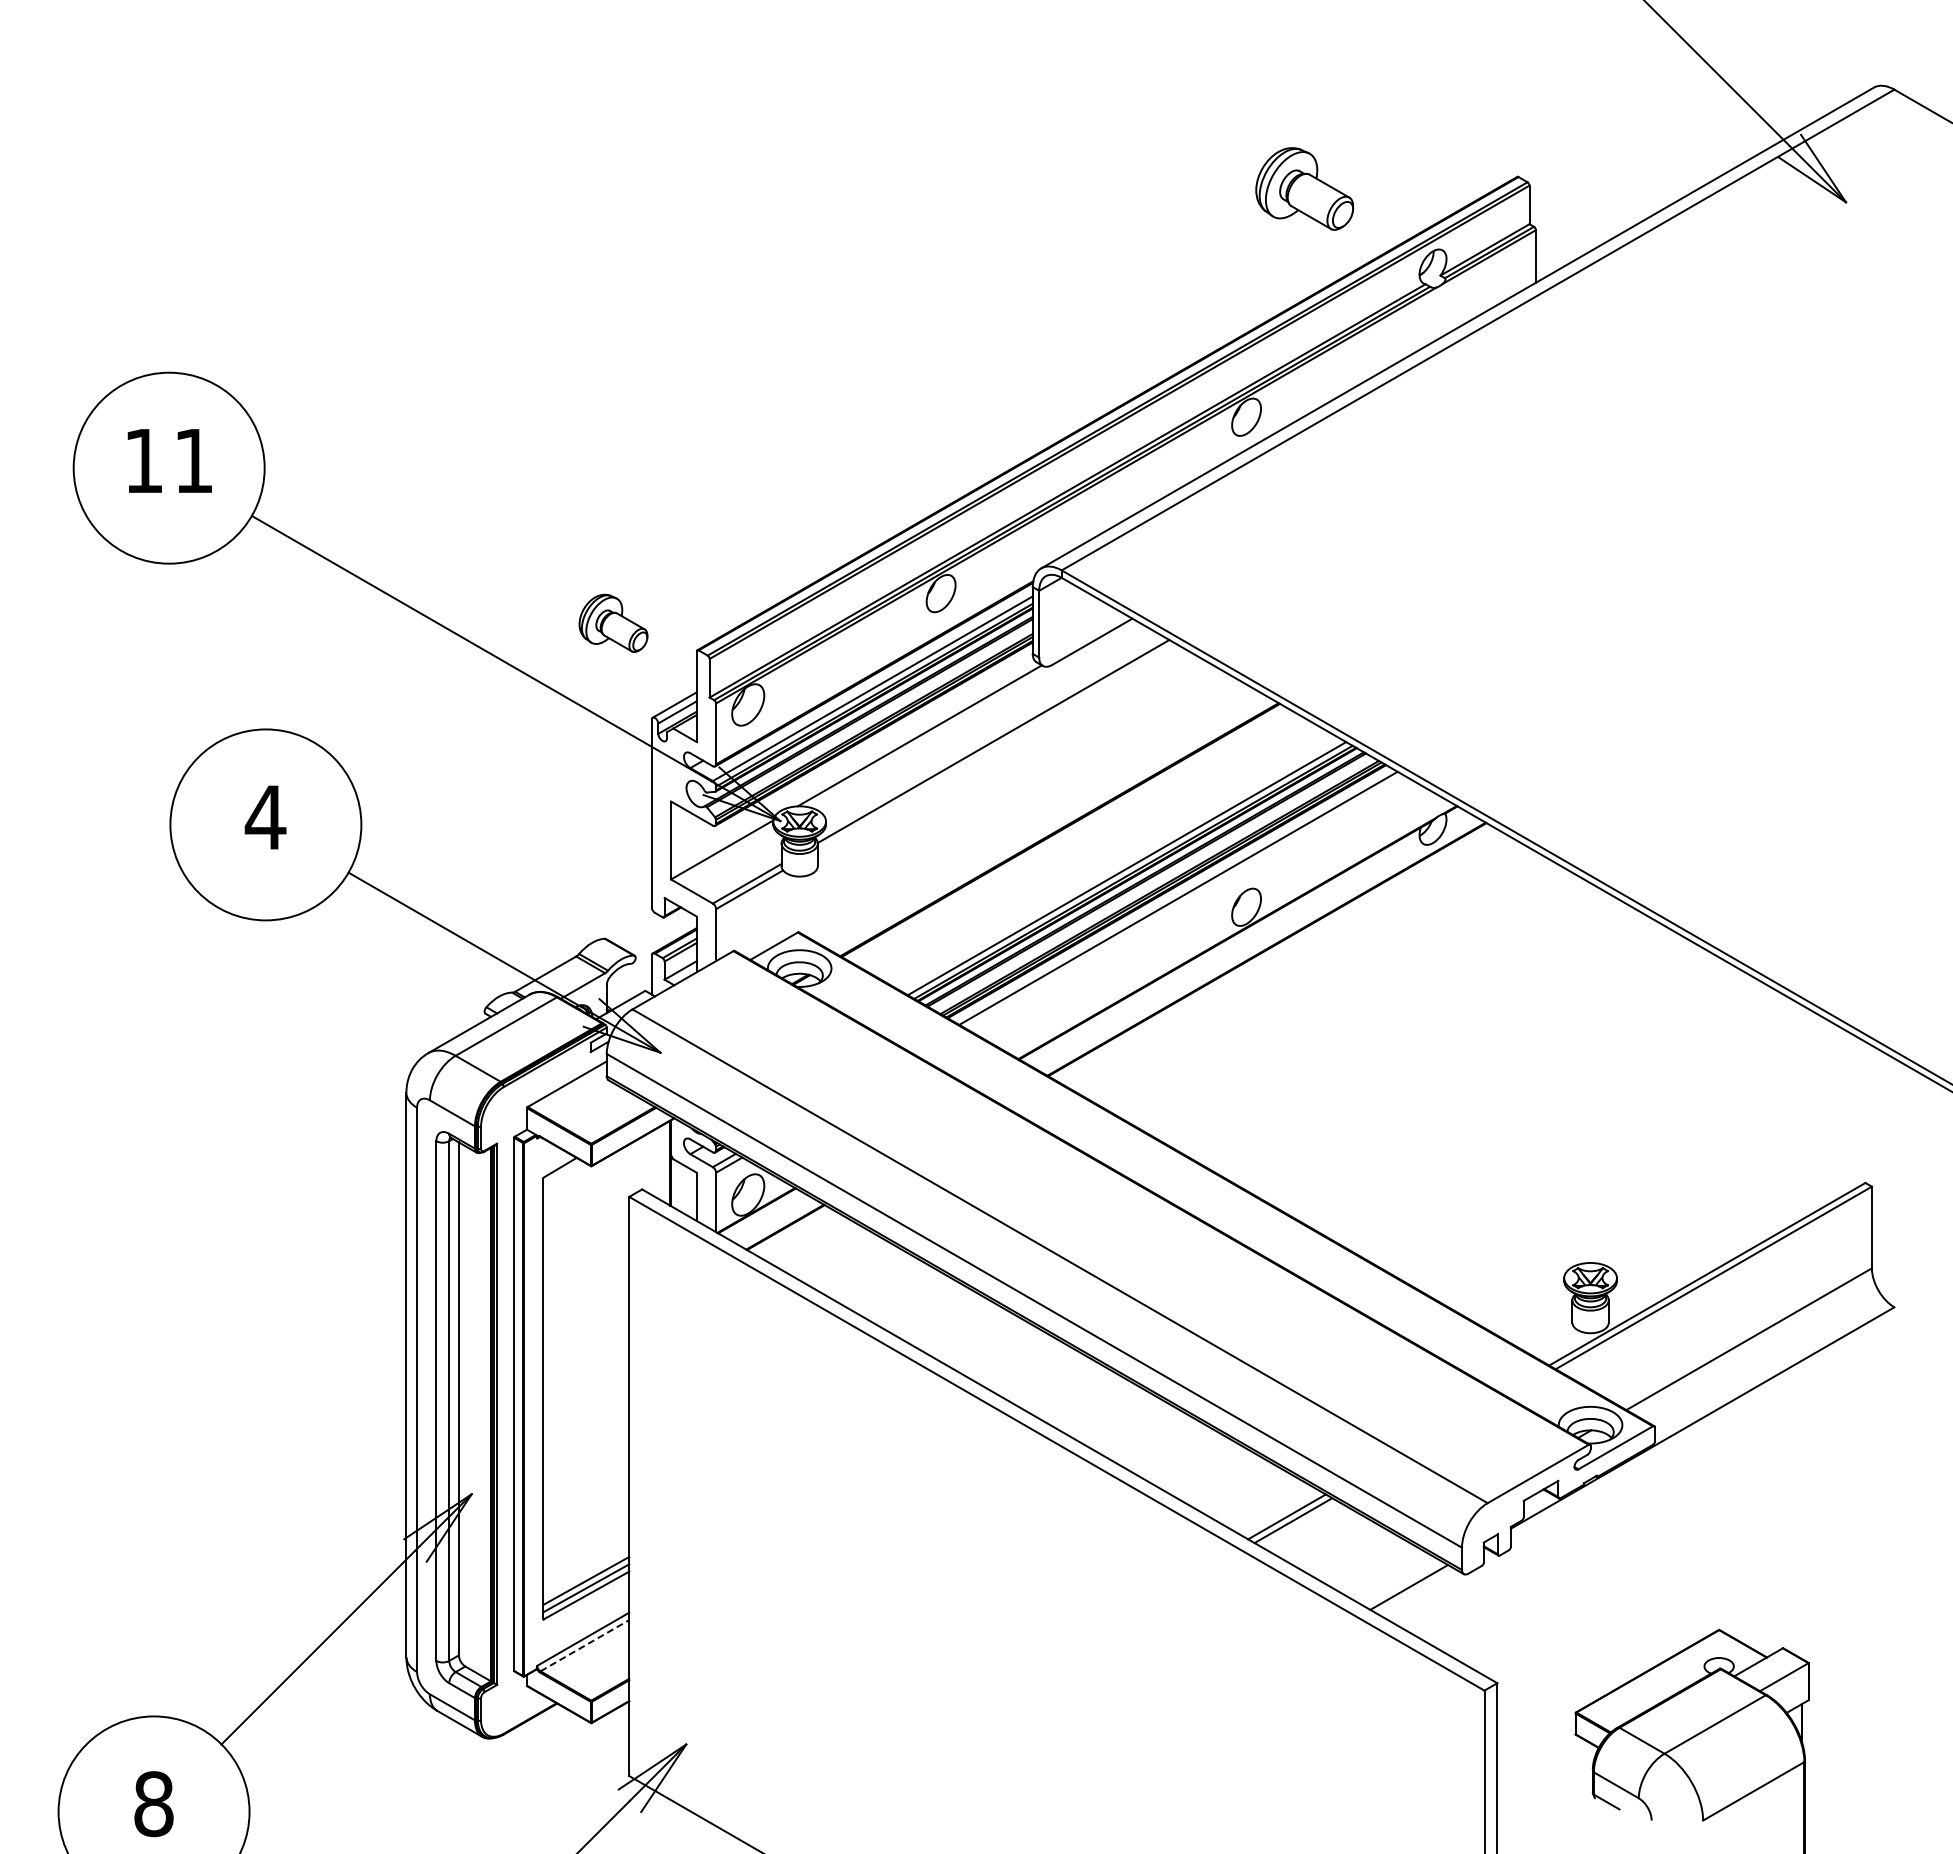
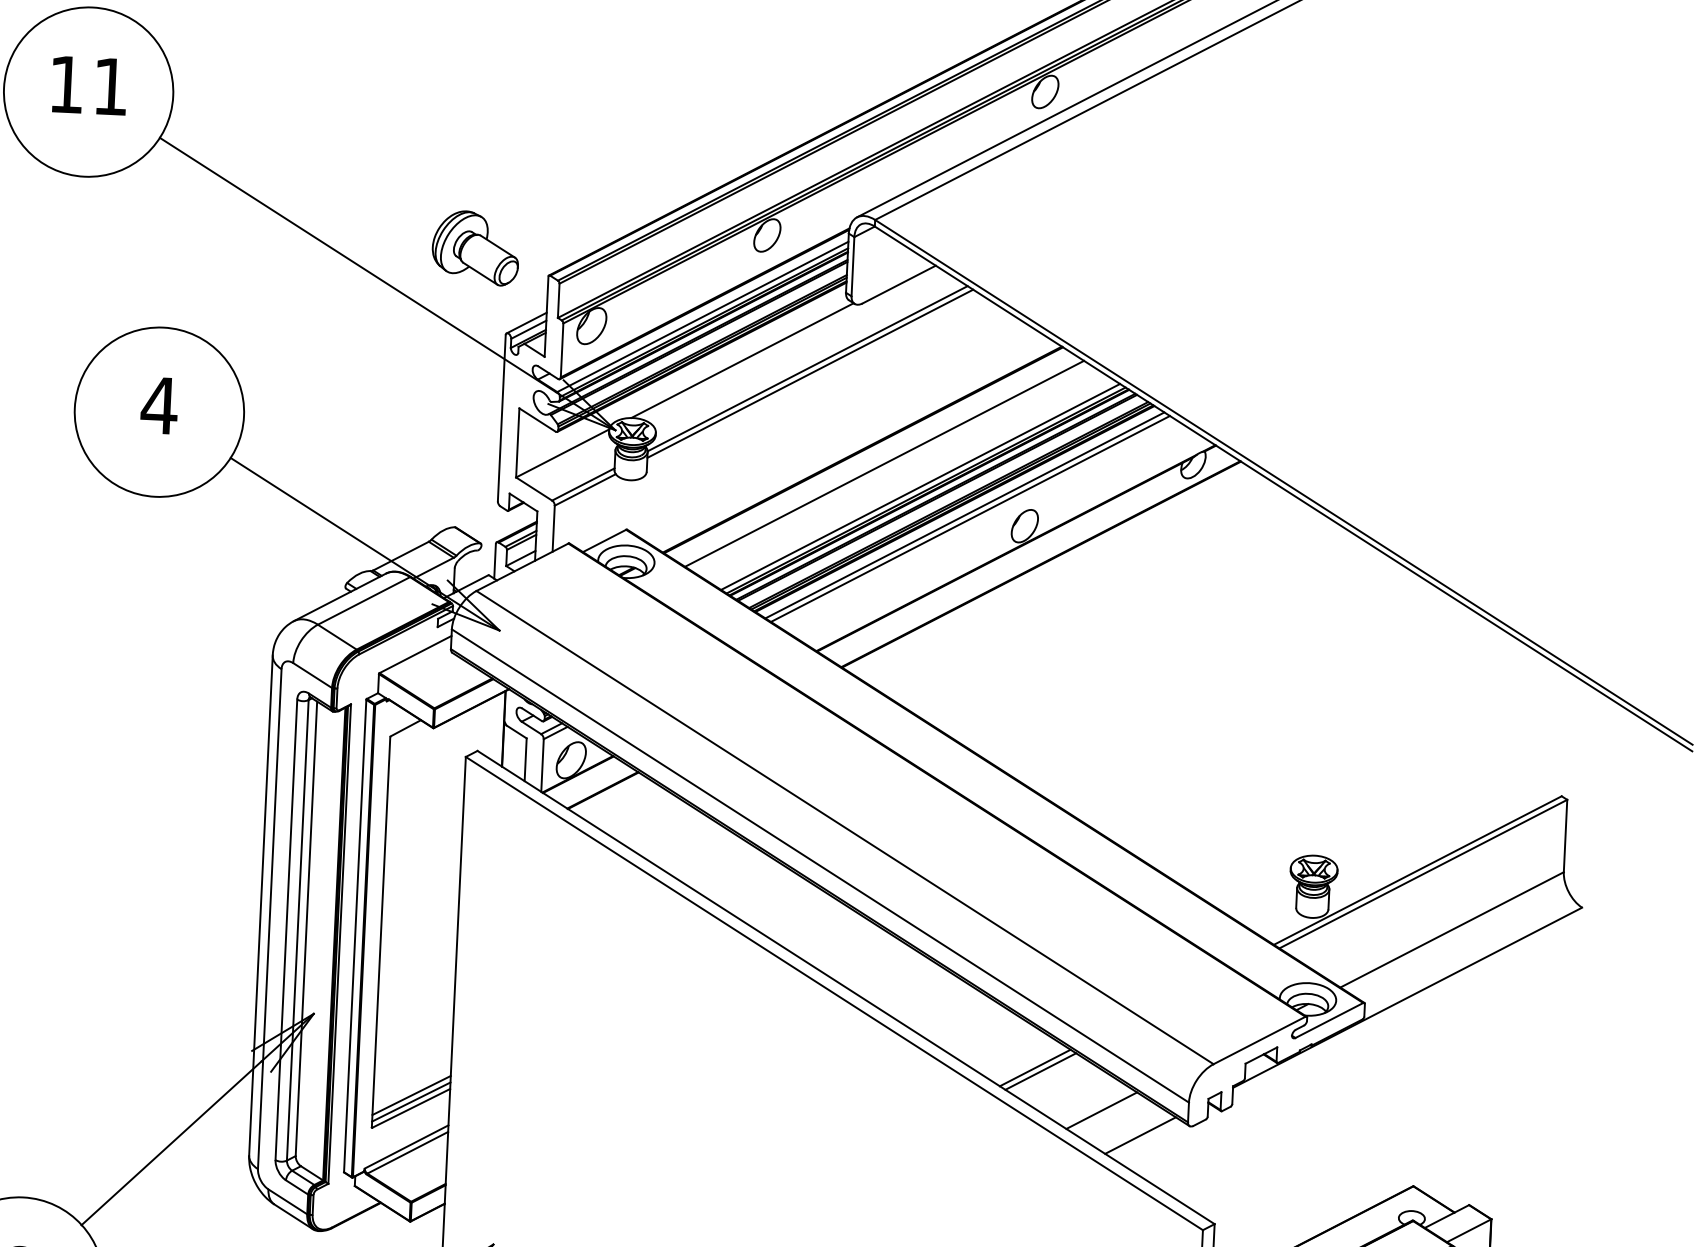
part: (613, 623) -> (475, 248), size x1.43
line: (996, 746) -> (810, 373), added
line: (1085, 844) -> (884, 463), added
line: (1184, 901) -> (970, 518), added
line: (1364, 1561) -> (1102, 1110), added
line: (585, 1645) -> (408, 1152), dashed -> solid

